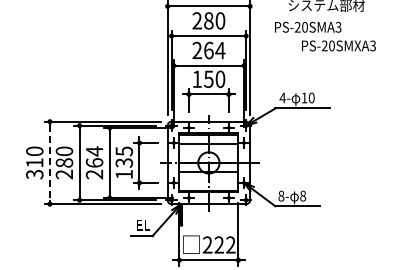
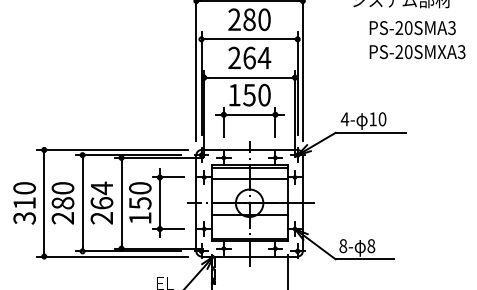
text: (308, 26) -> (413, 26), moved
text: (123, 156) -> (139, 194), 135 -> 150
line: (49, 163) -> (43, 203), dashed -> solid

